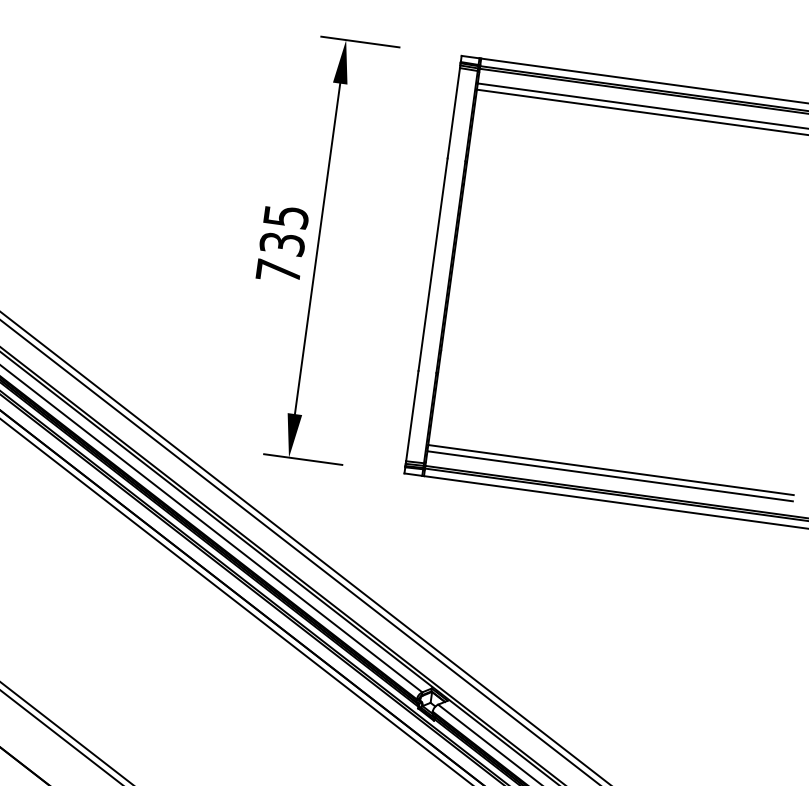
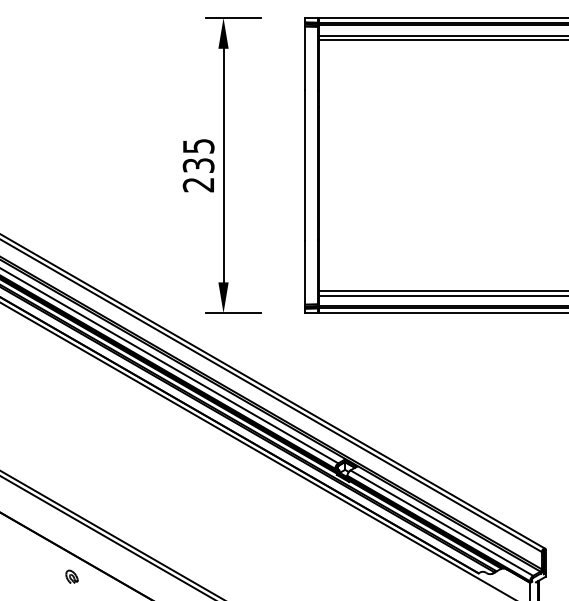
text: (277, 270) -> (197, 184), 735 -> 235

